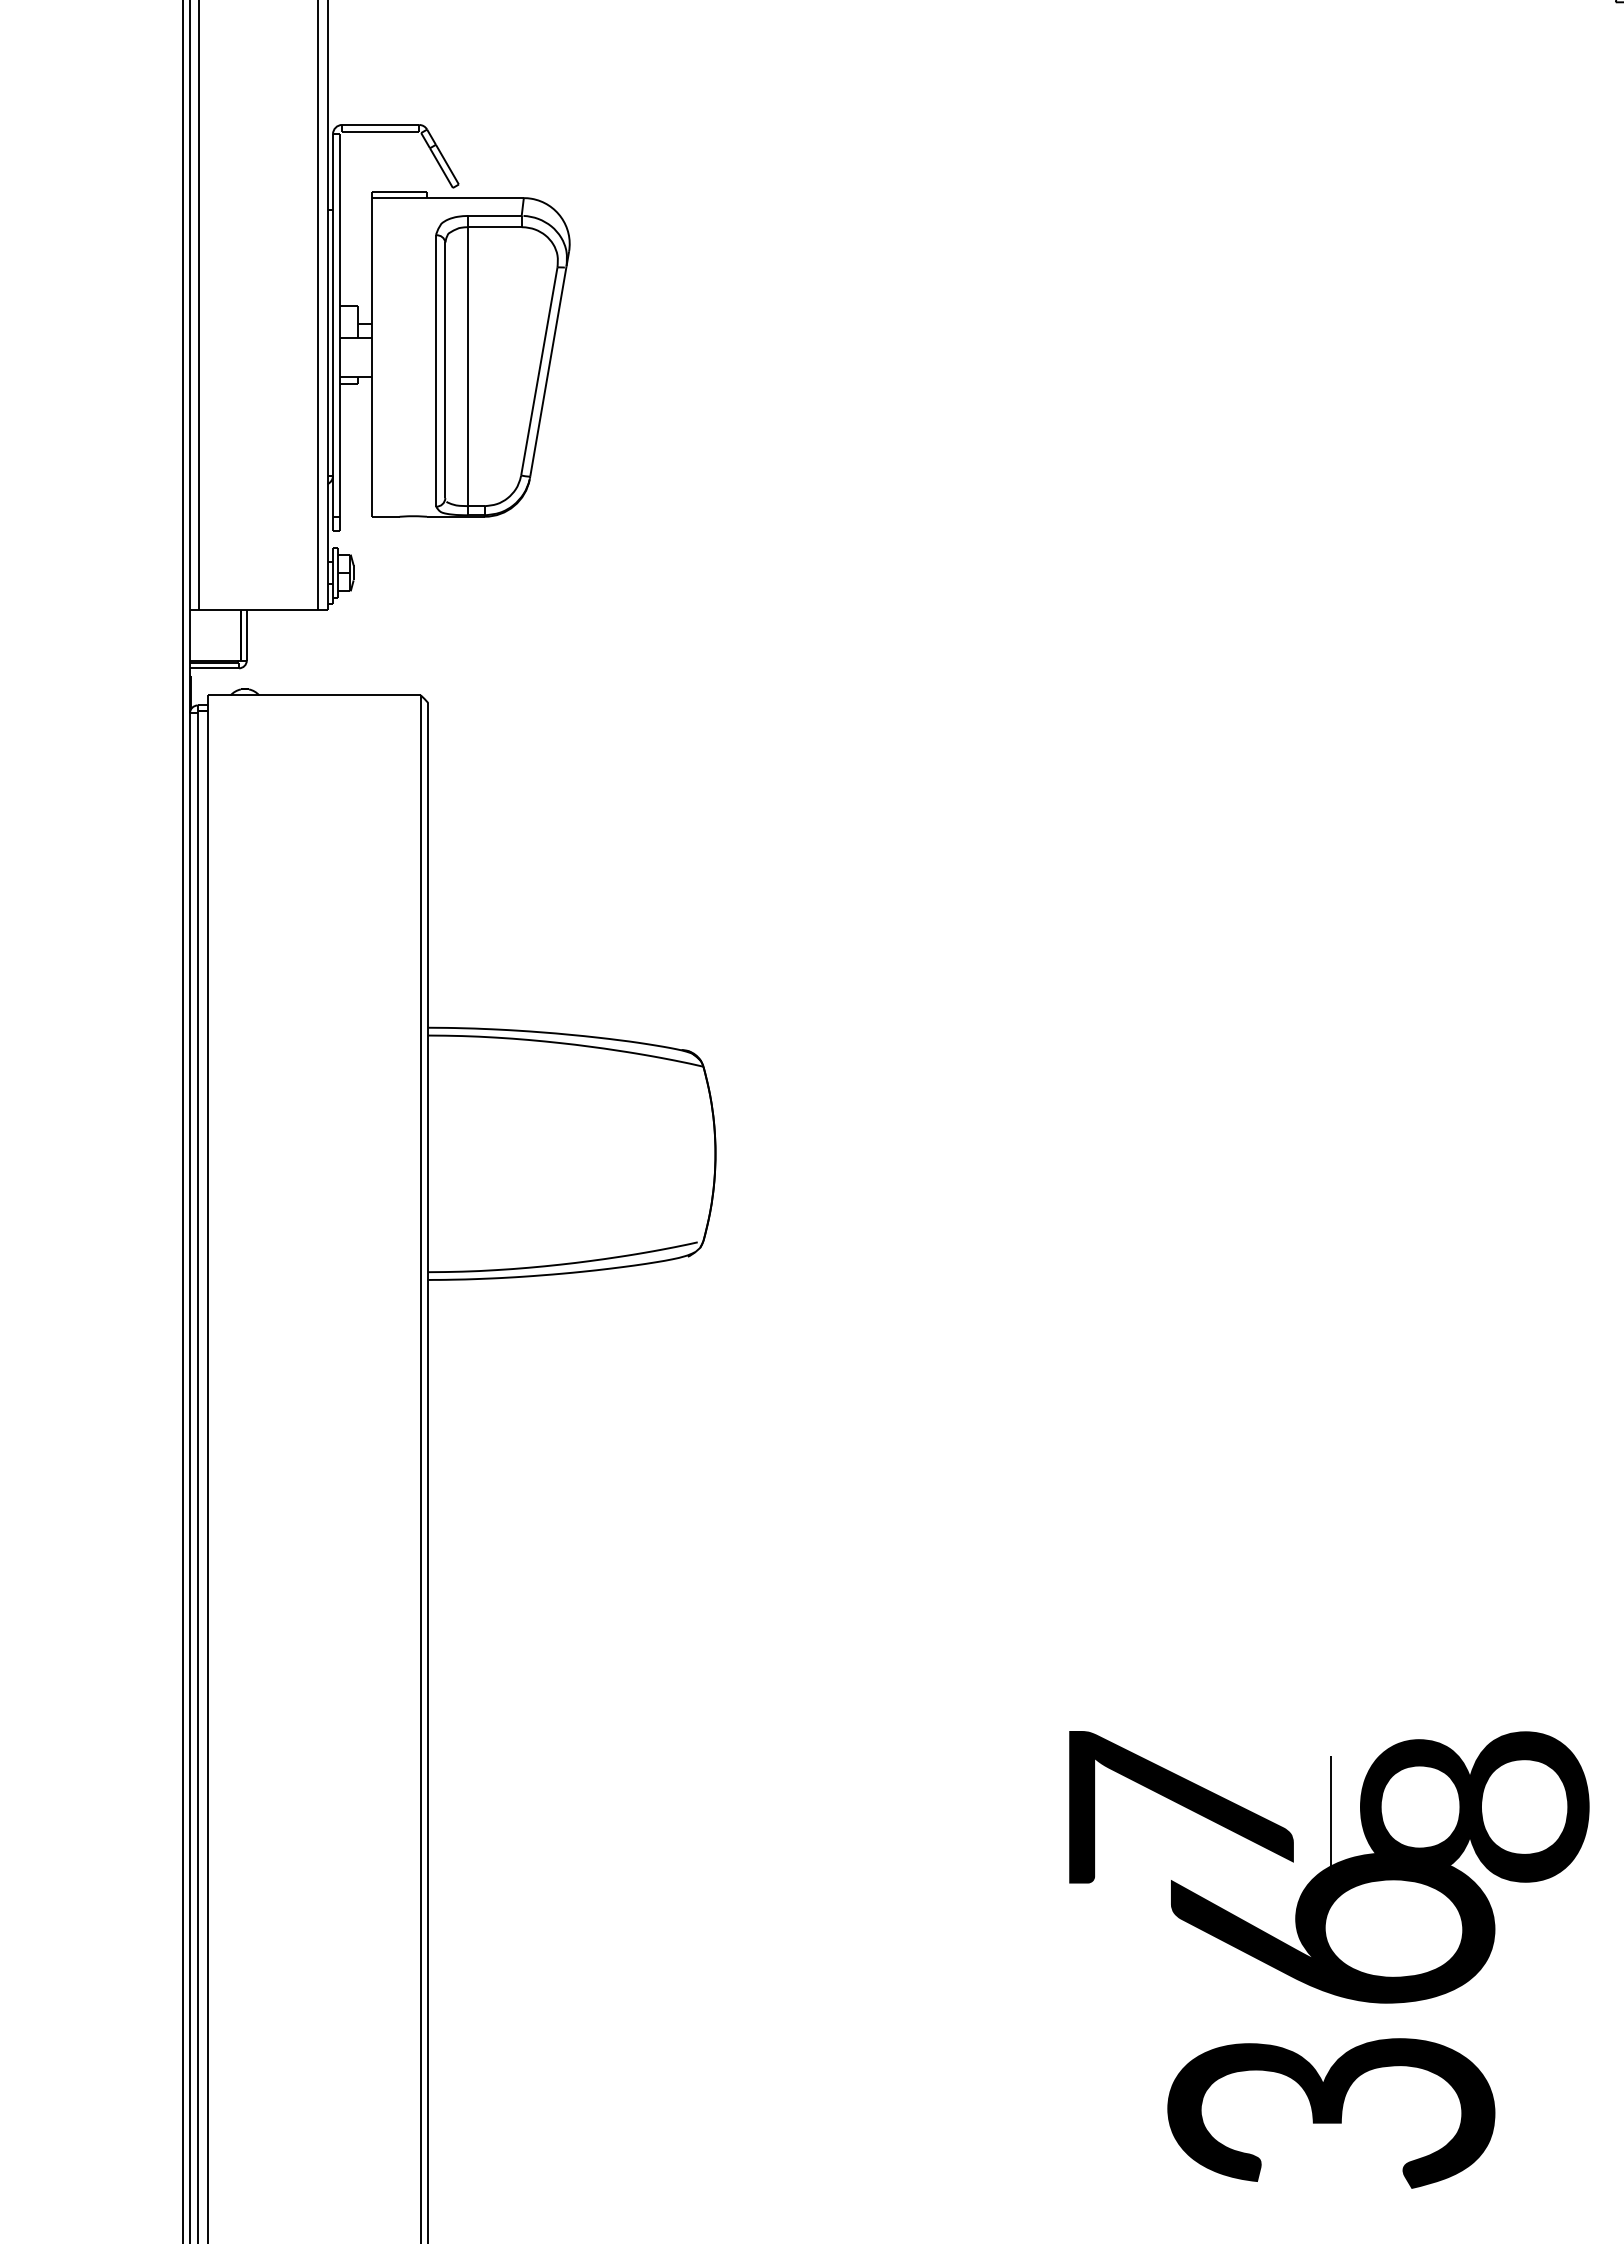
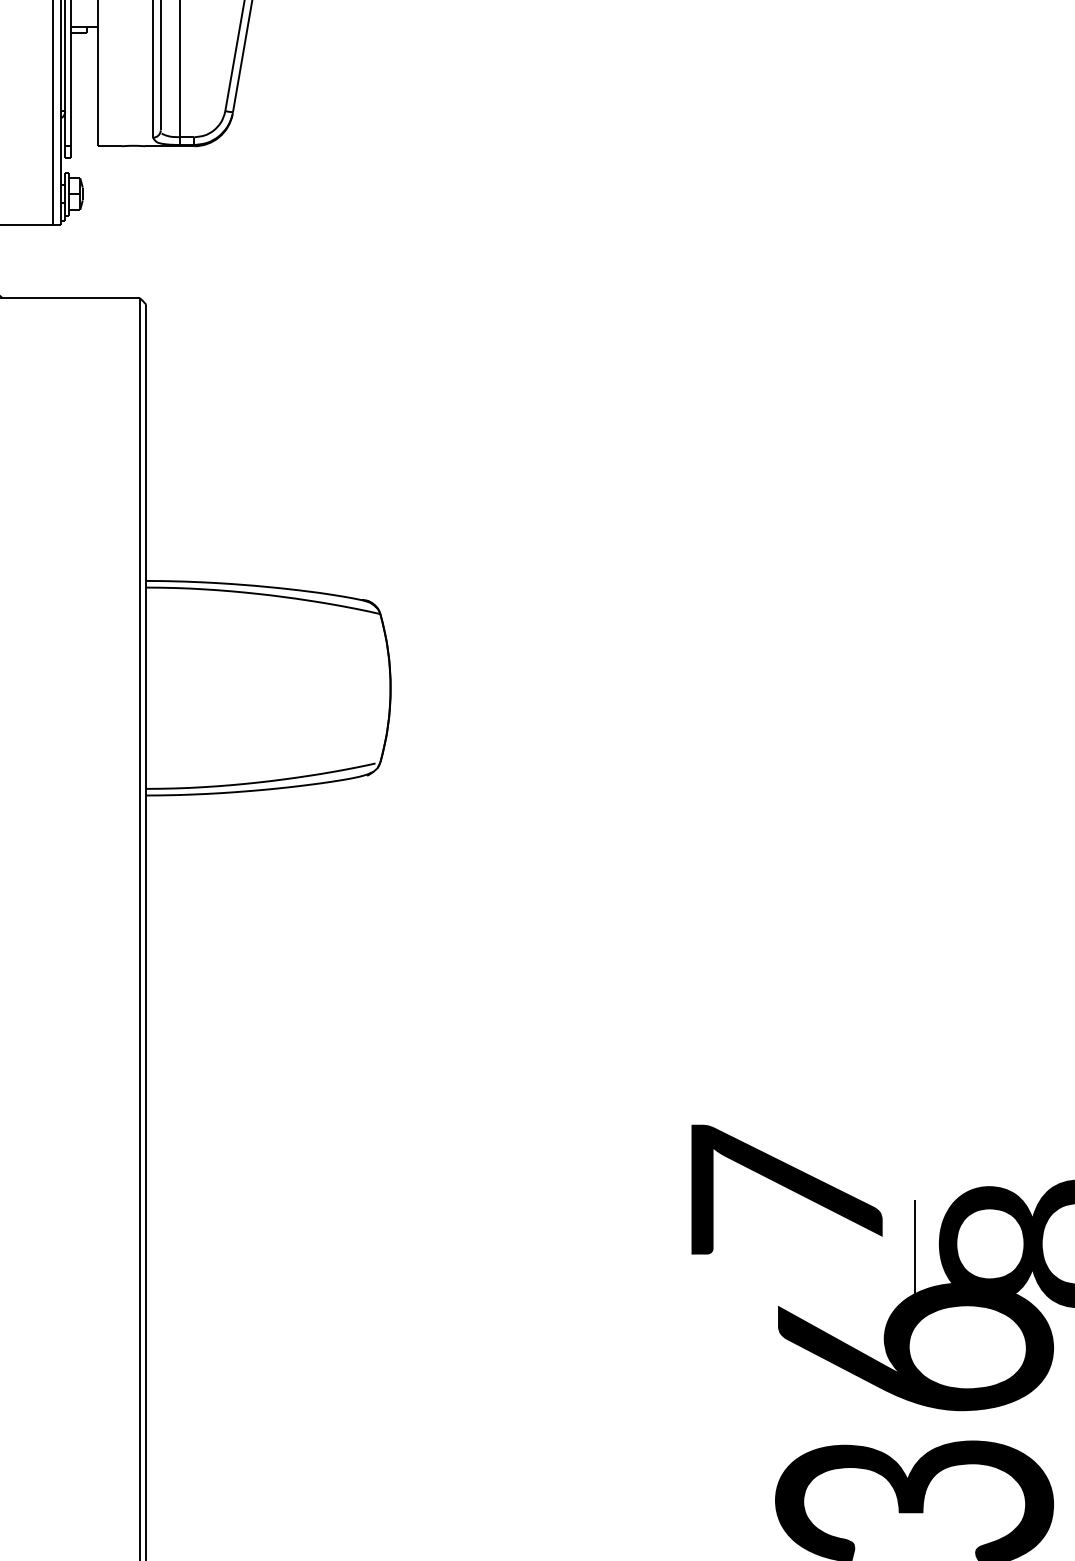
text: (1181, 1807) -> (787, 1189), moved

